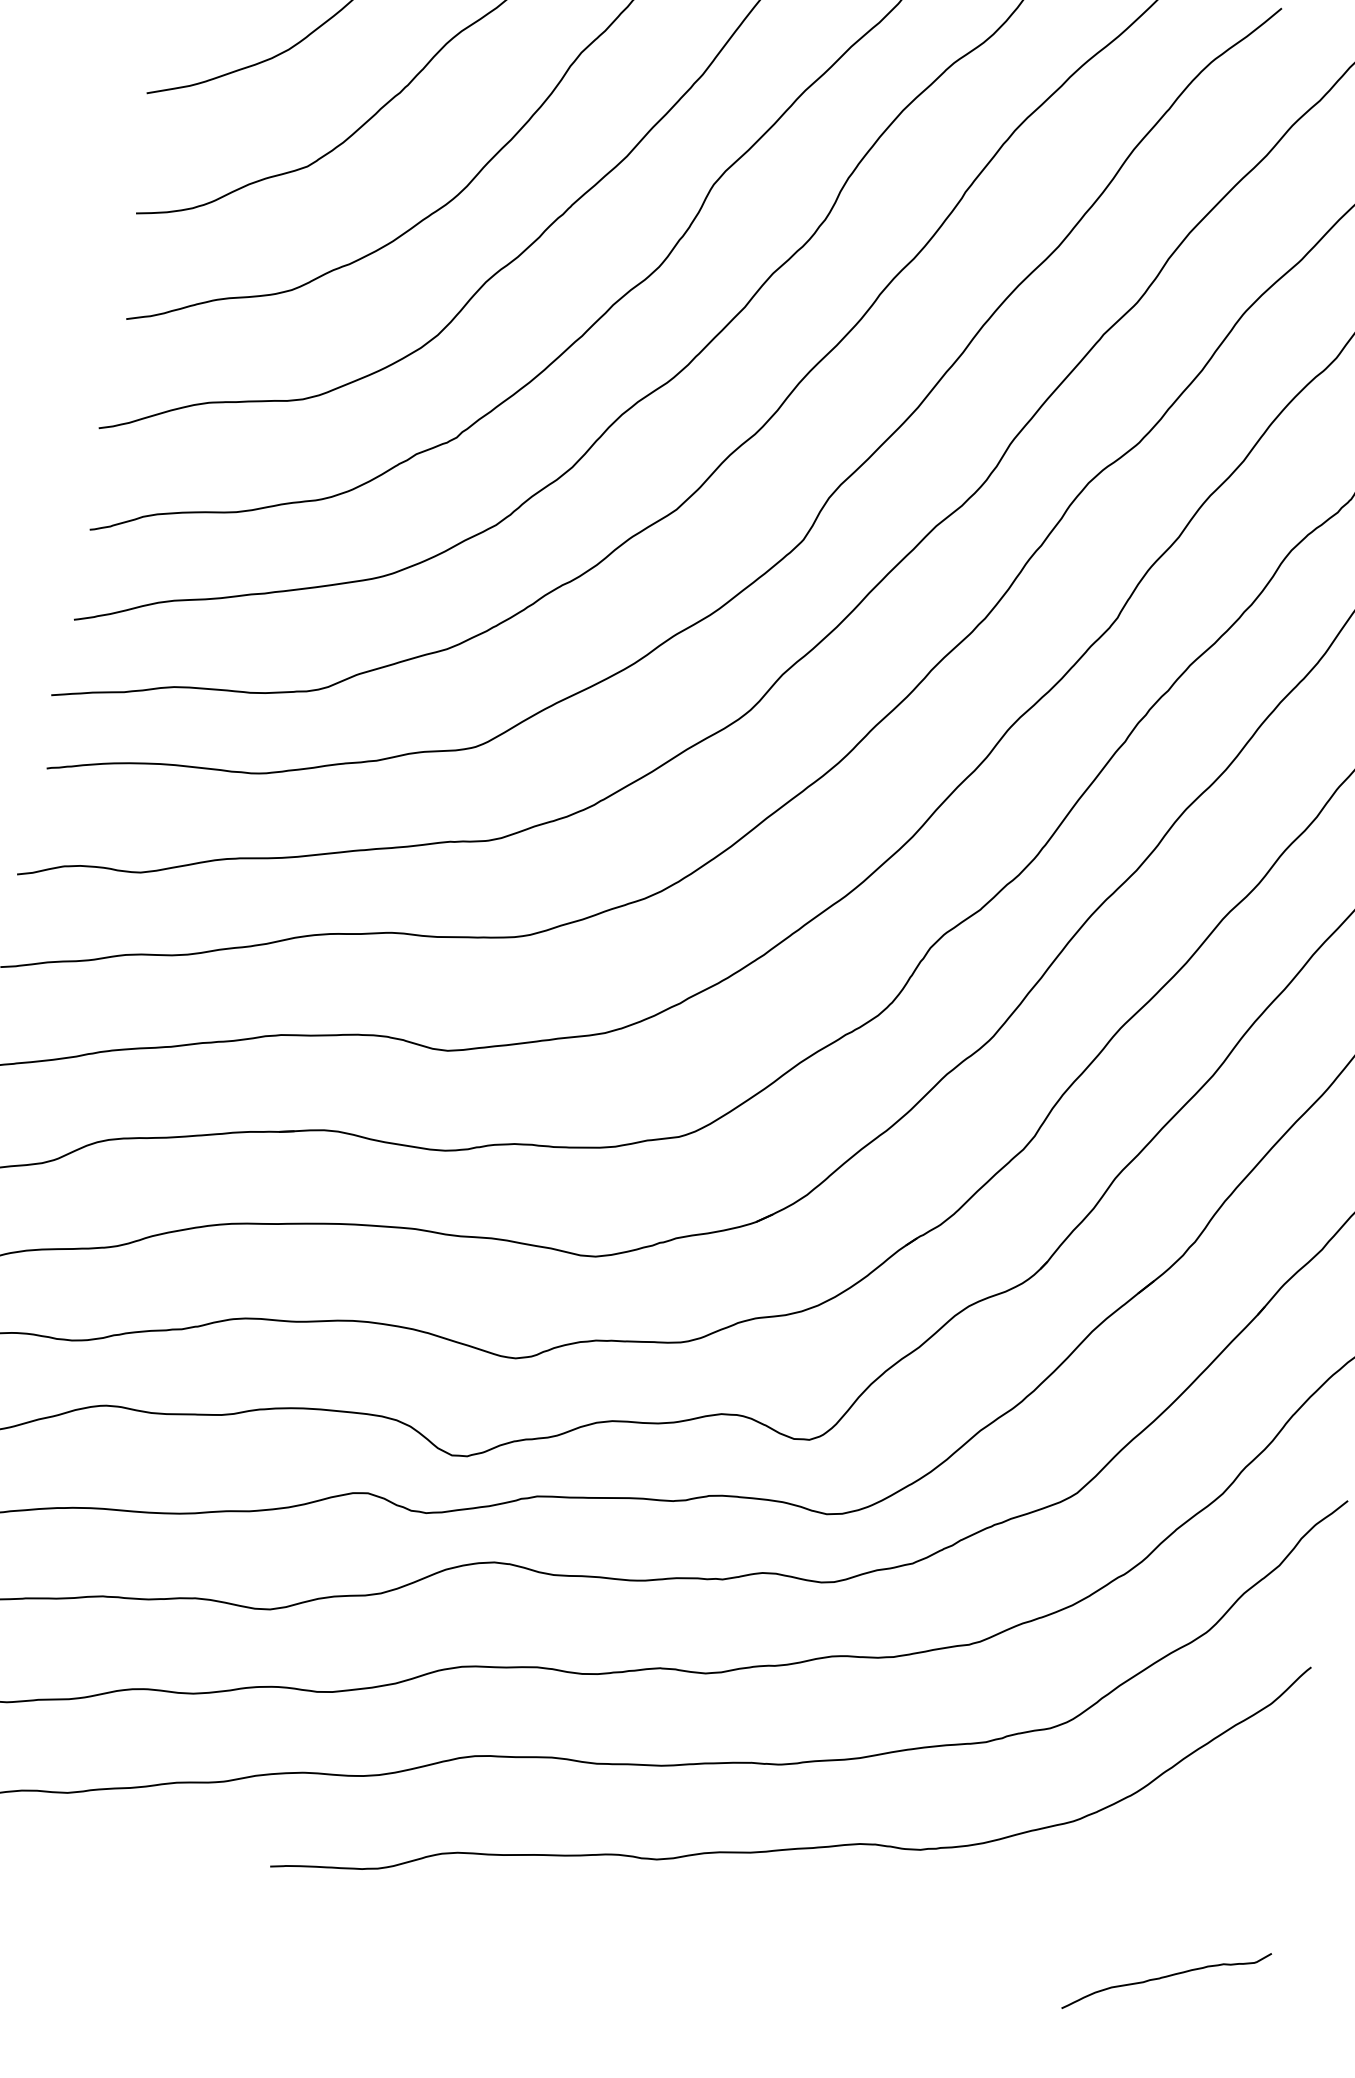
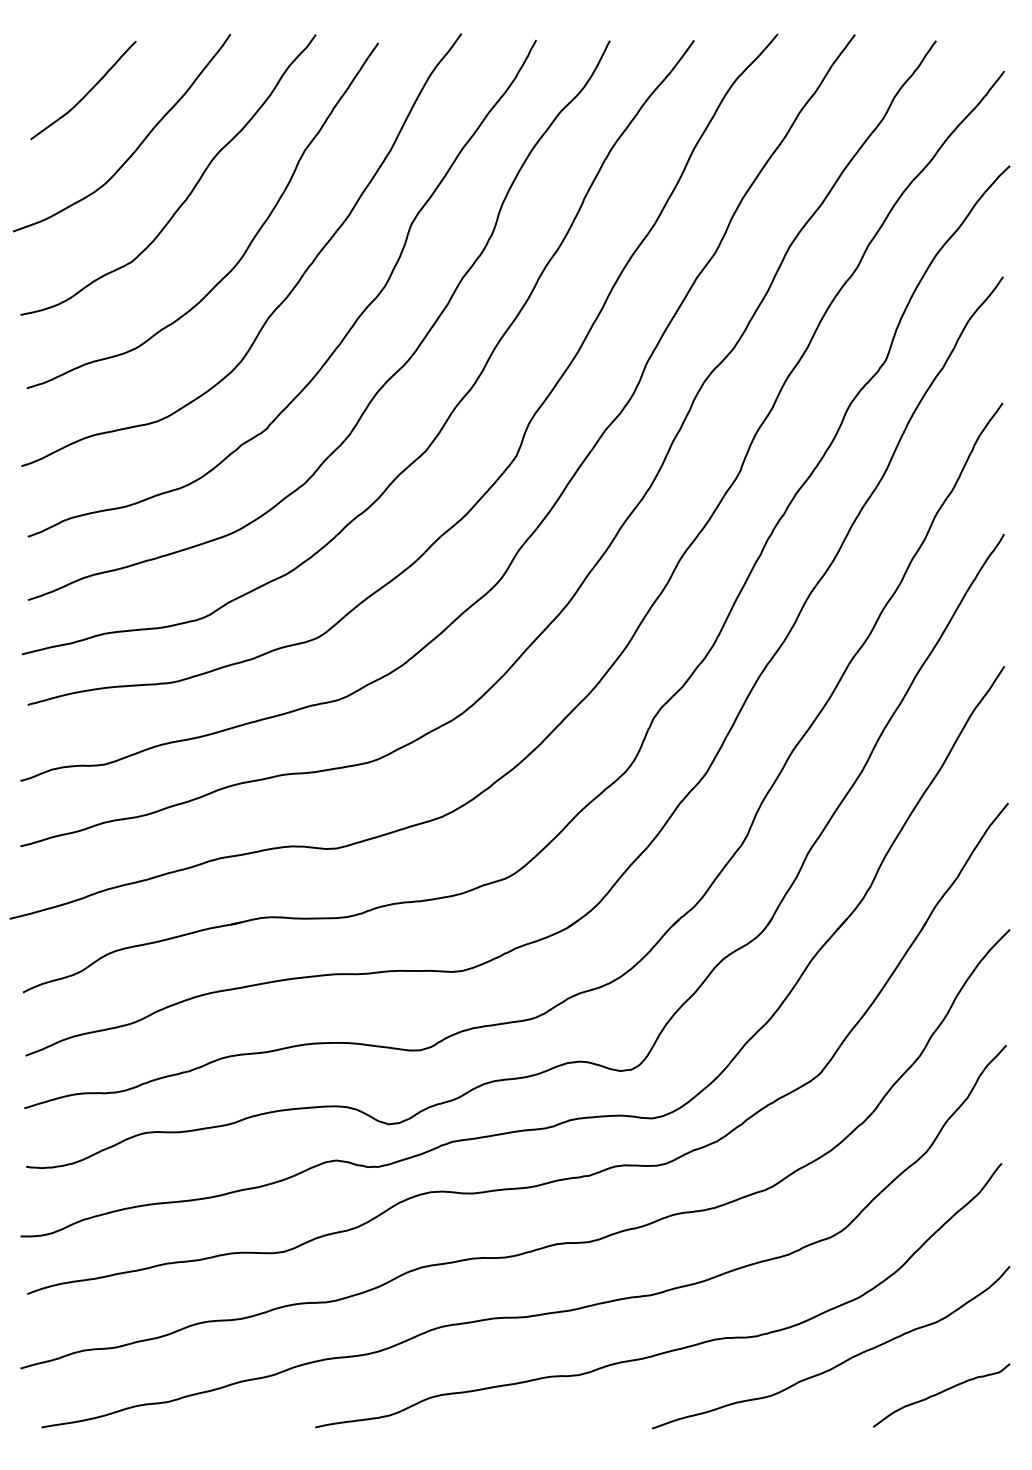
curve: (1030, 1909) -> (839, 1363), added

